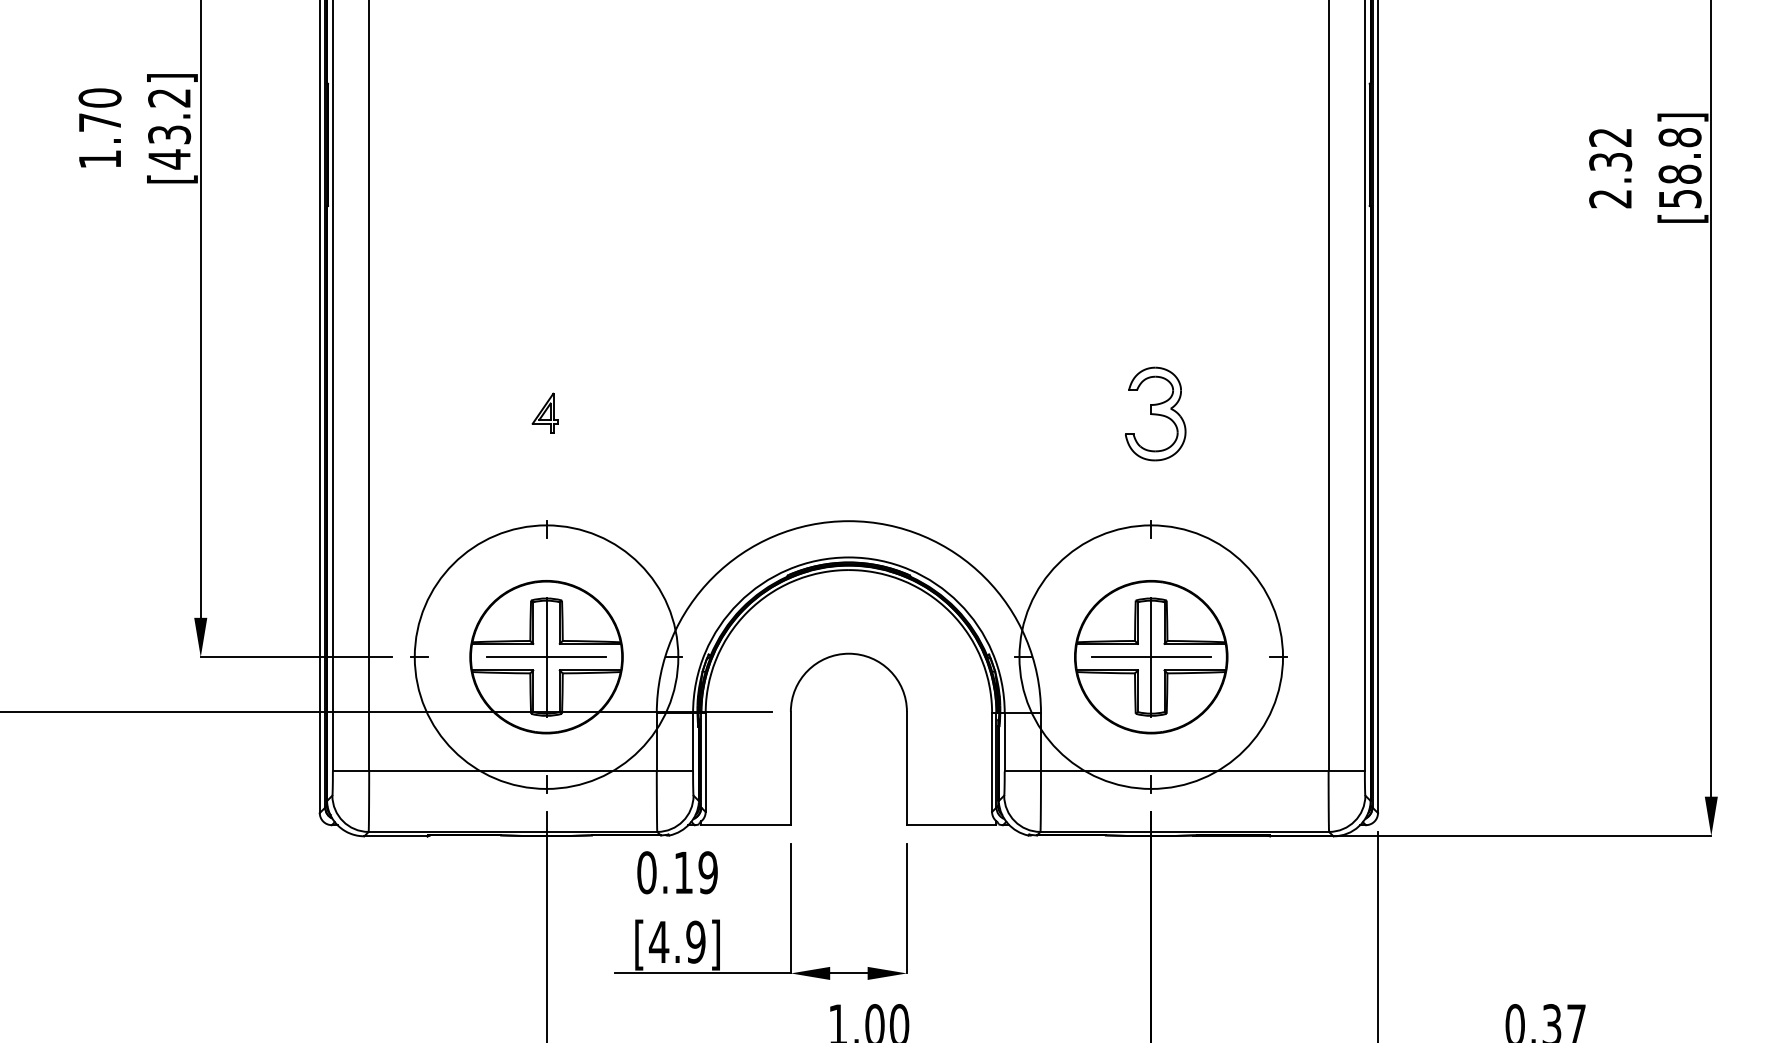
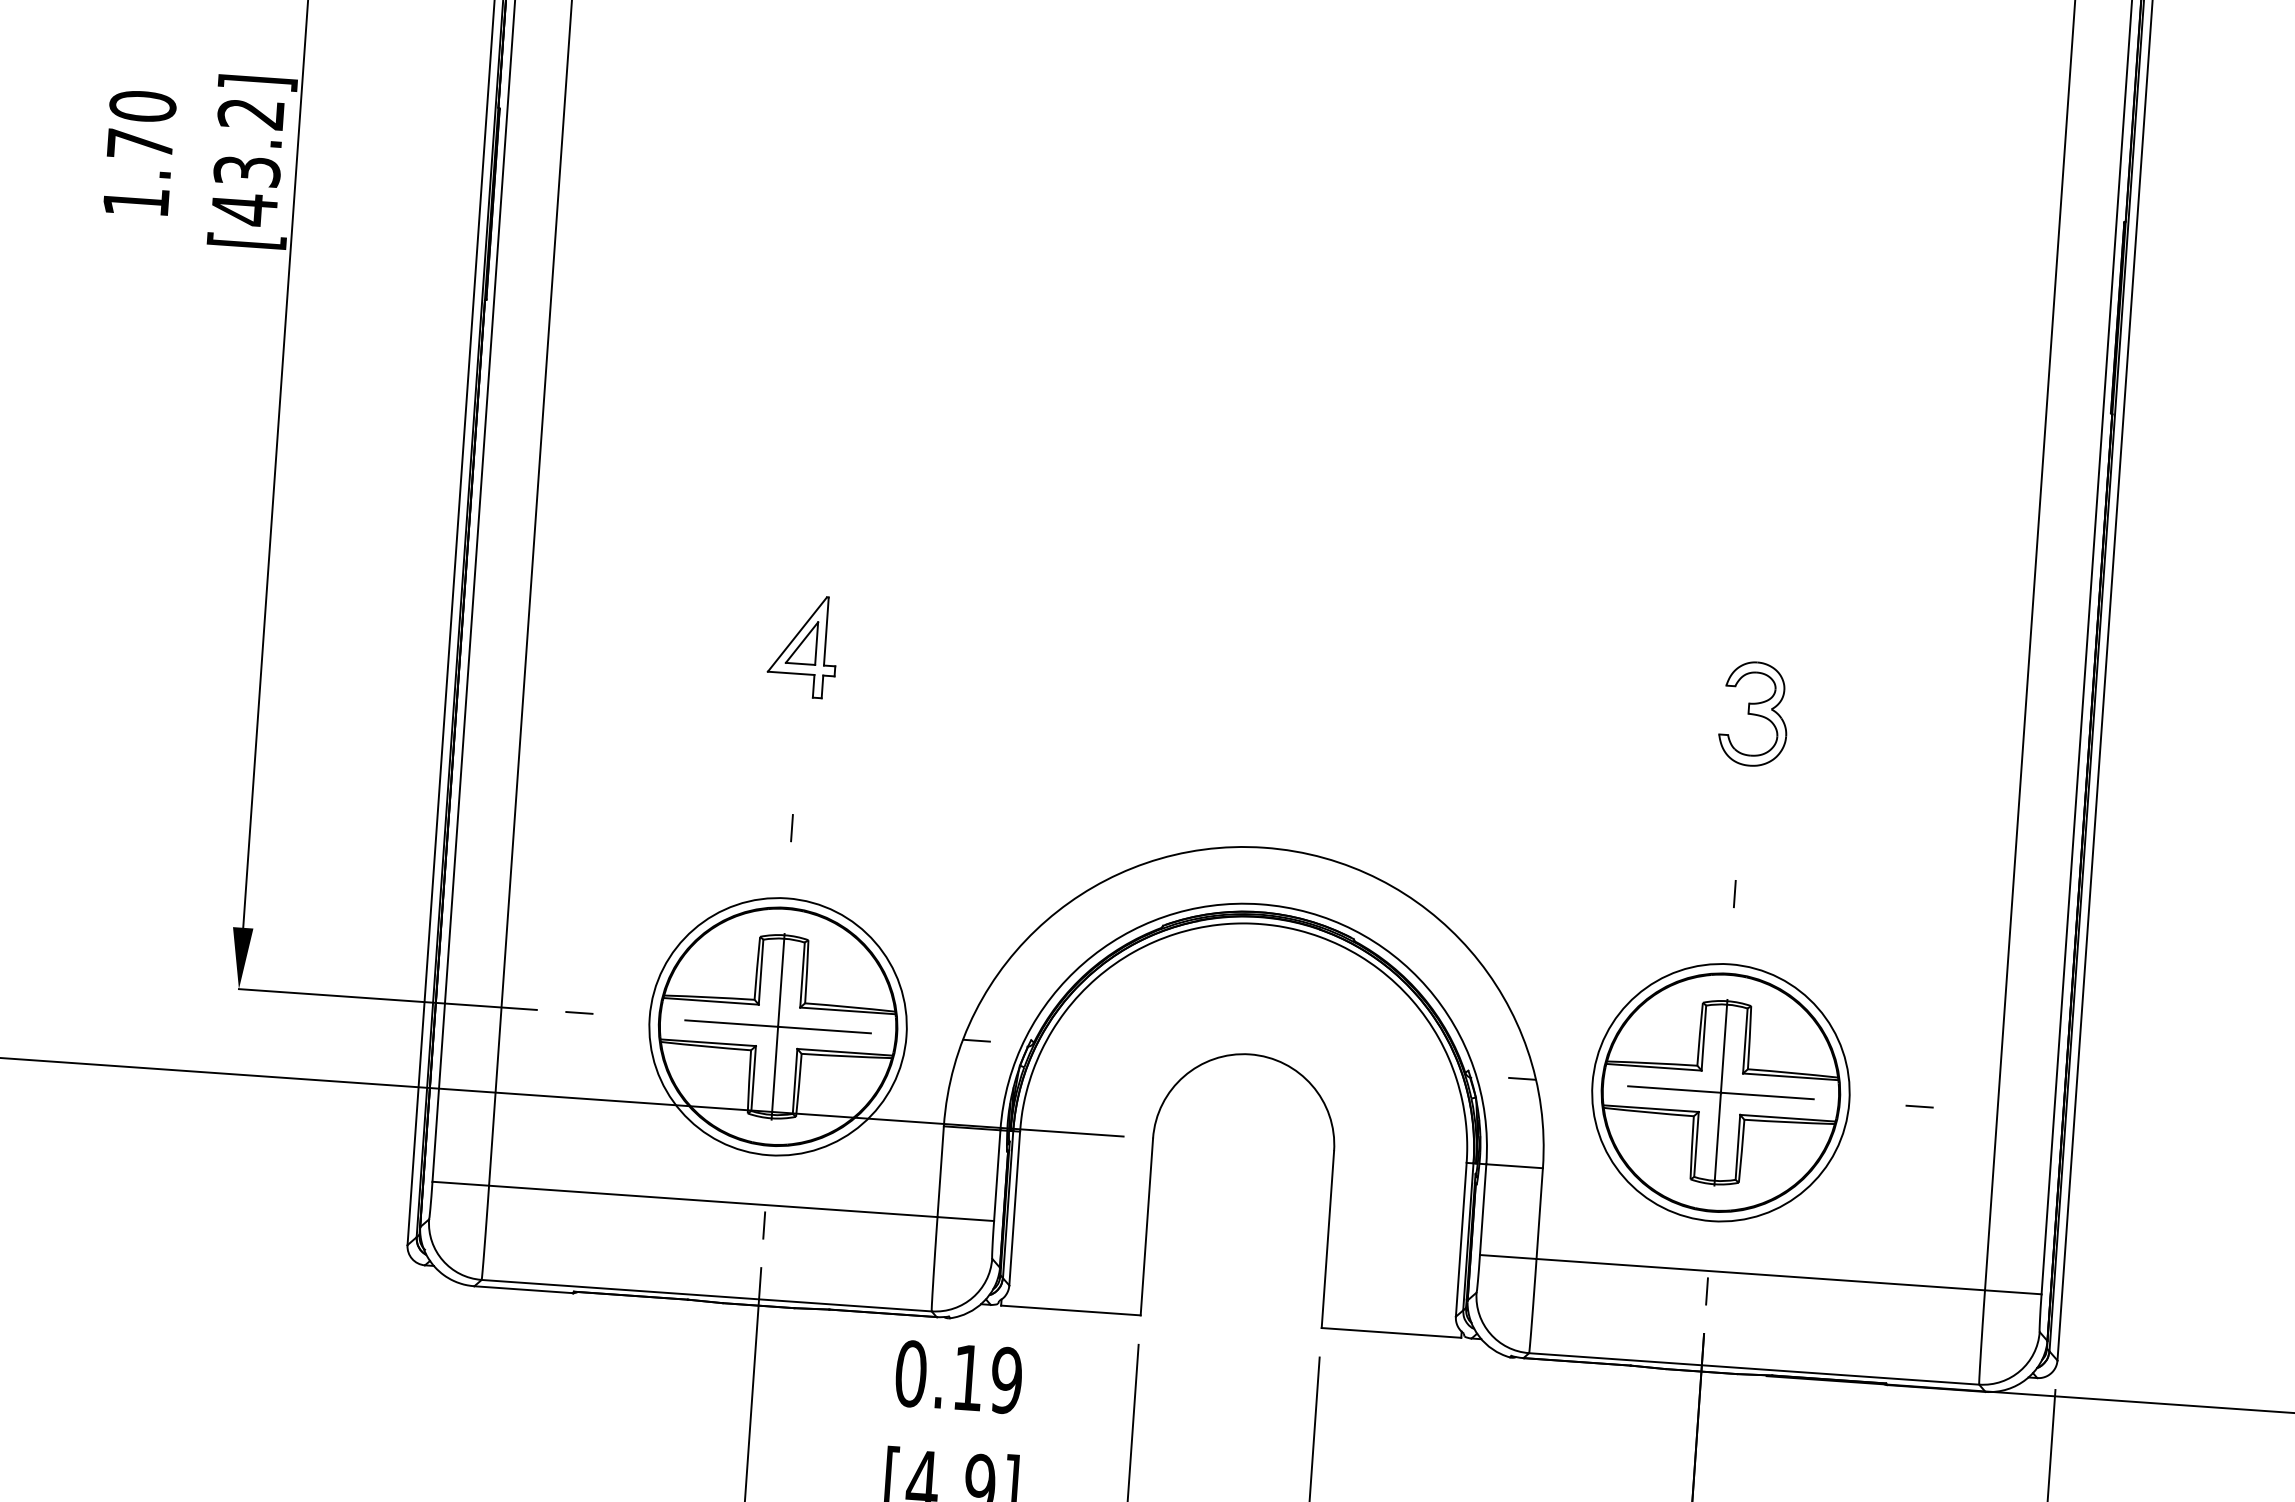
part: (545, 412) -> (803, 645), size x1.67
part: (1155, 413) -> (1754, 713), size x0.71
circle: (546, 656) -> (778, 1025), size x0.62
circle: (1150, 656) -> (1719, 1091), size x0.62

